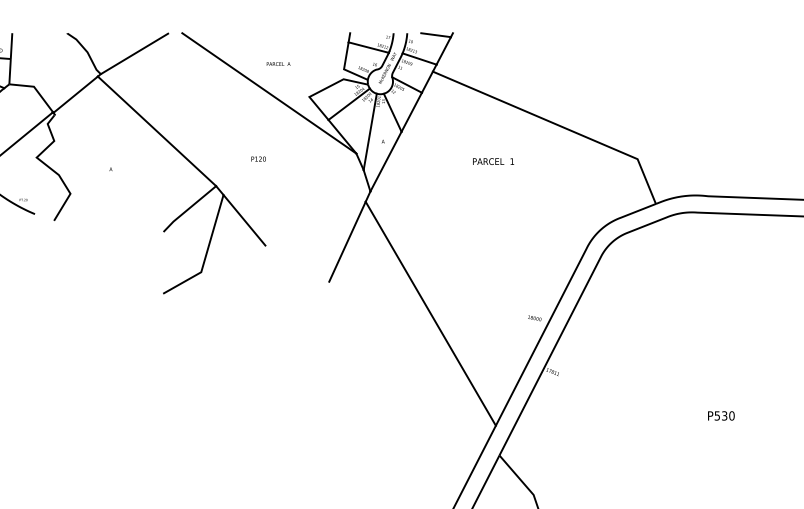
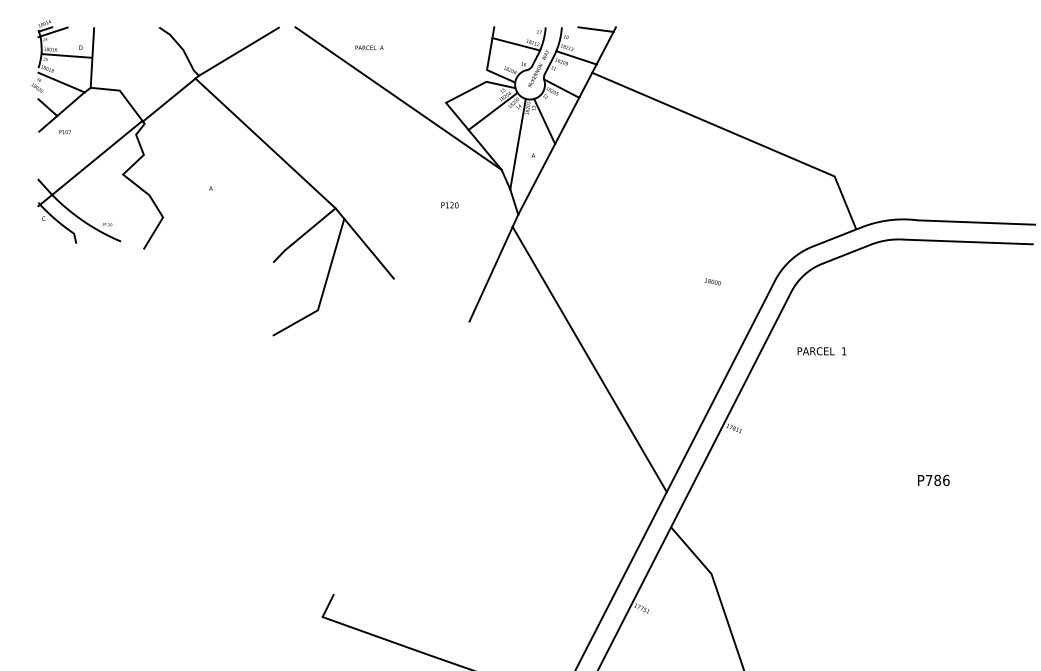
text: (278, 63) -> (369, 47), moved
text: (258, 159) -> (449, 205), moved
text: (493, 161) -> (821, 351), moved
text: (534, 317) -> (712, 281), moved
text: (724, 415) -> (937, 480), P530 -> P786

